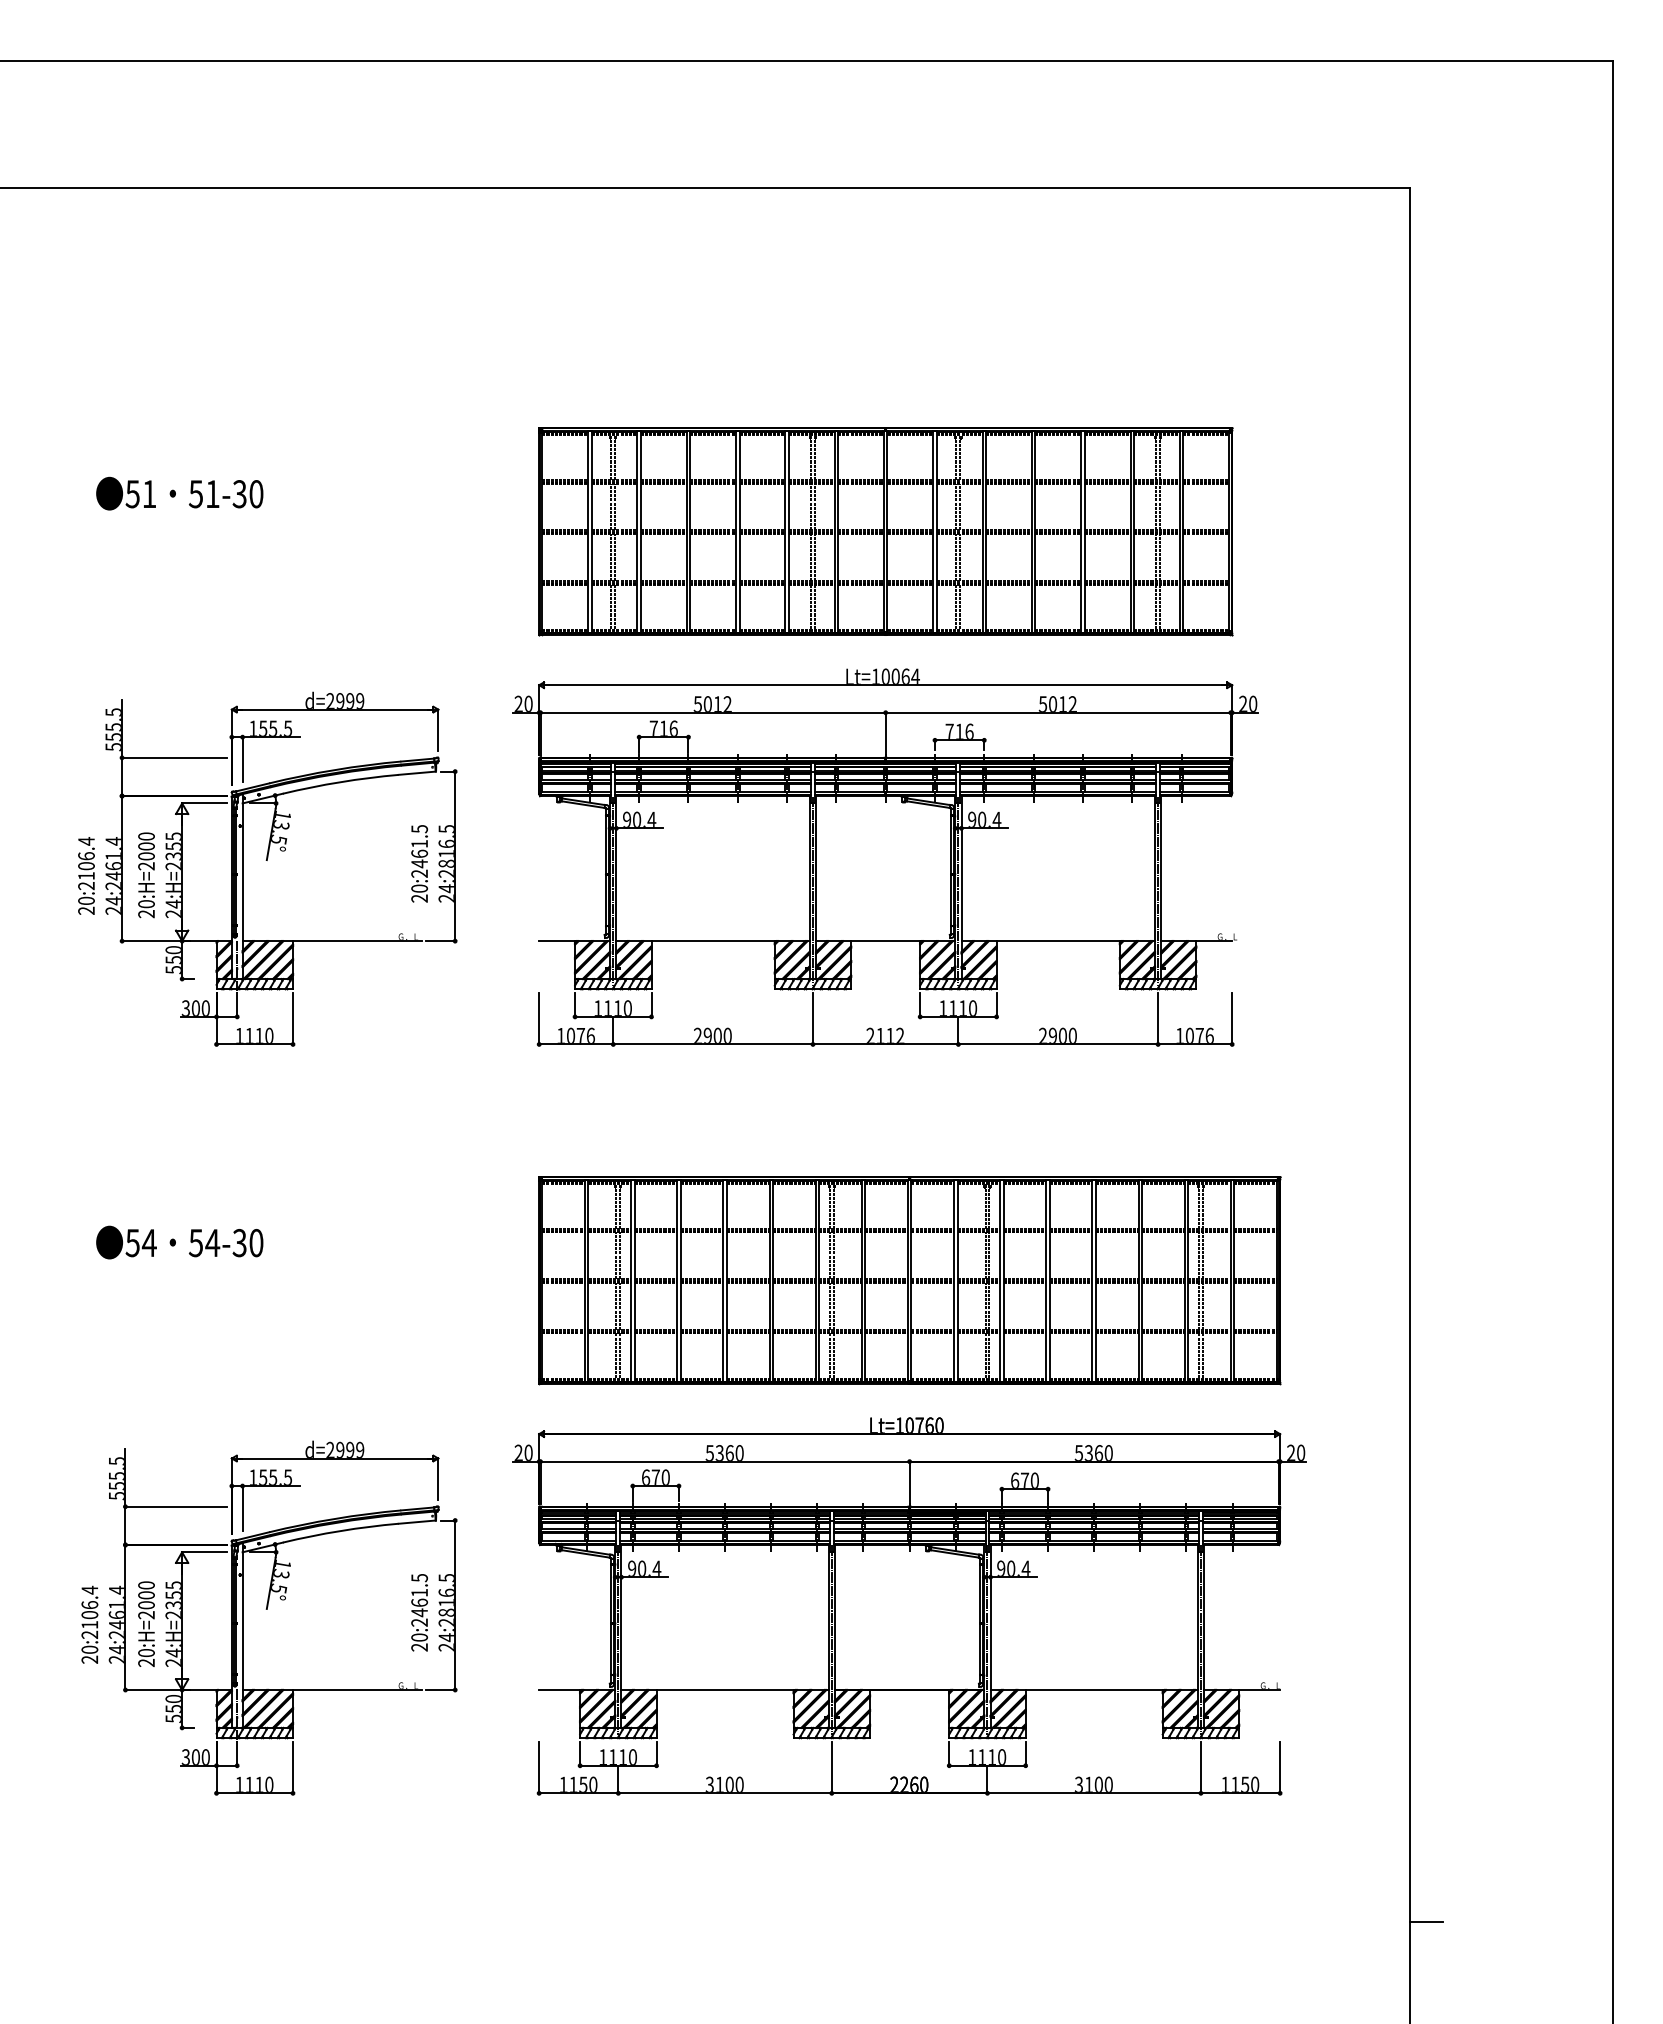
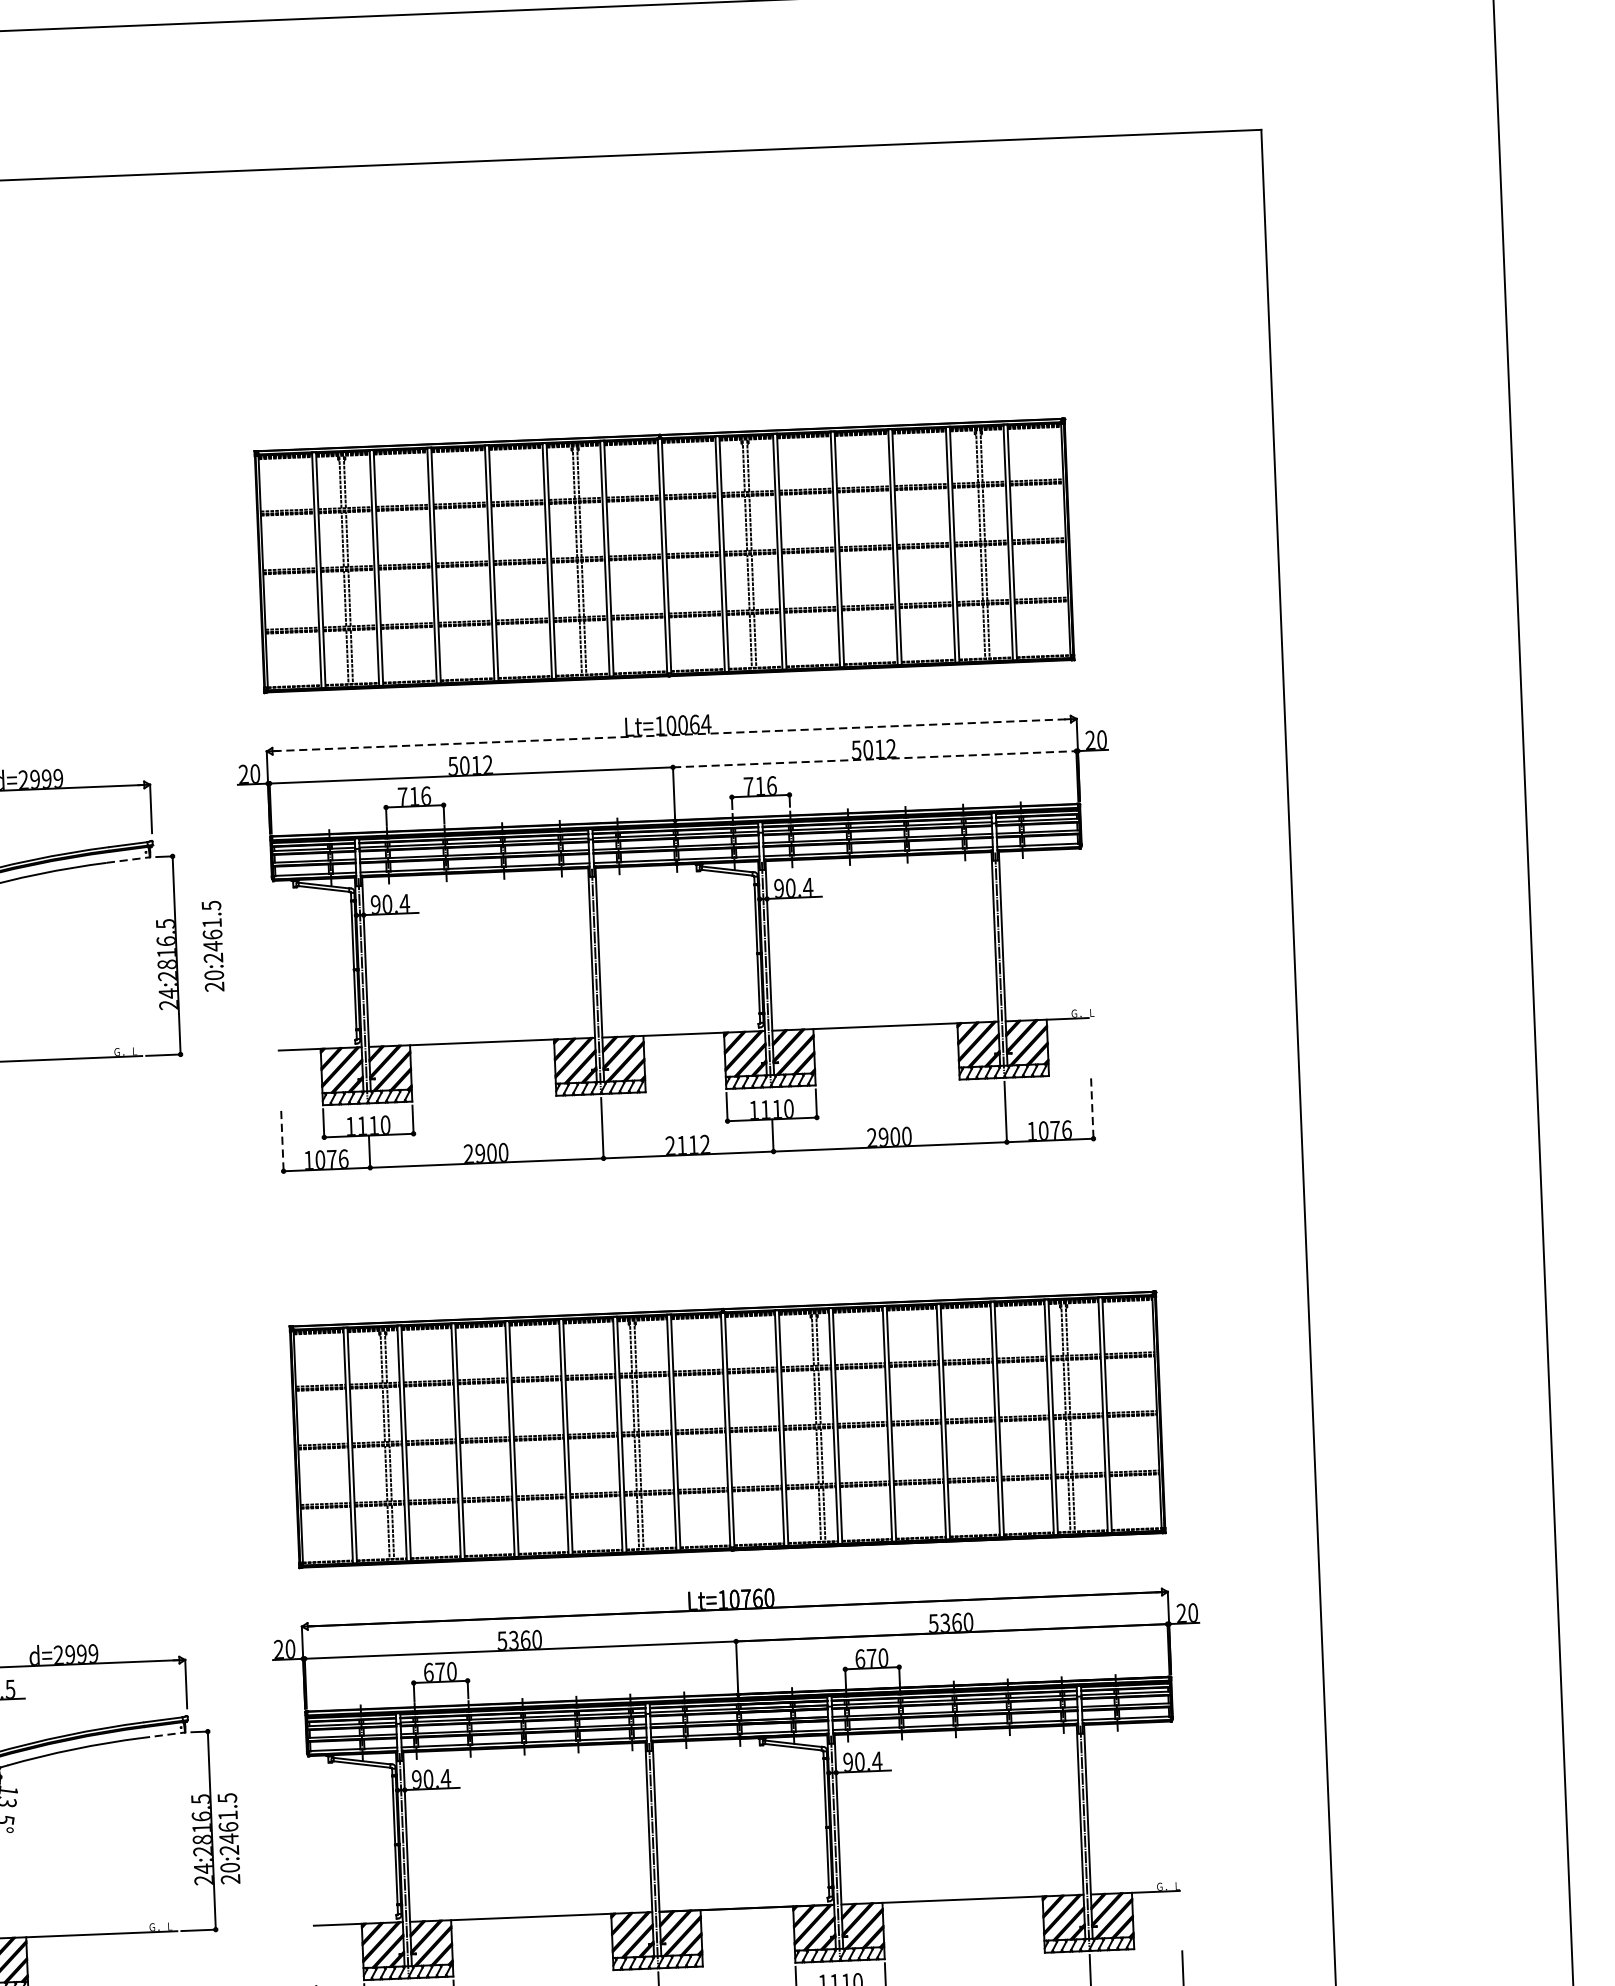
line: (885, 685) -> (671, 735), solid -> dashed
line: (1058, 712) -> (874, 758), solid -> dashed
line: (417, 773) -> (128, 860), solid -> dashed
text: (419, 863) -> (212, 945), moved
line: (539, 1018) -> (282, 1140), solid -> dashed
line: (1232, 1018) -> (1092, 1108), solid -> dashed
line: (417, 1522) -> (163, 1735), solid -> dashed
text: (419, 1612) -> (228, 1838), moved

